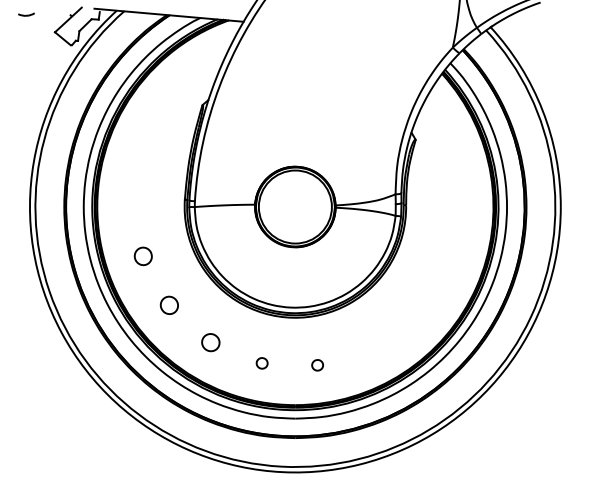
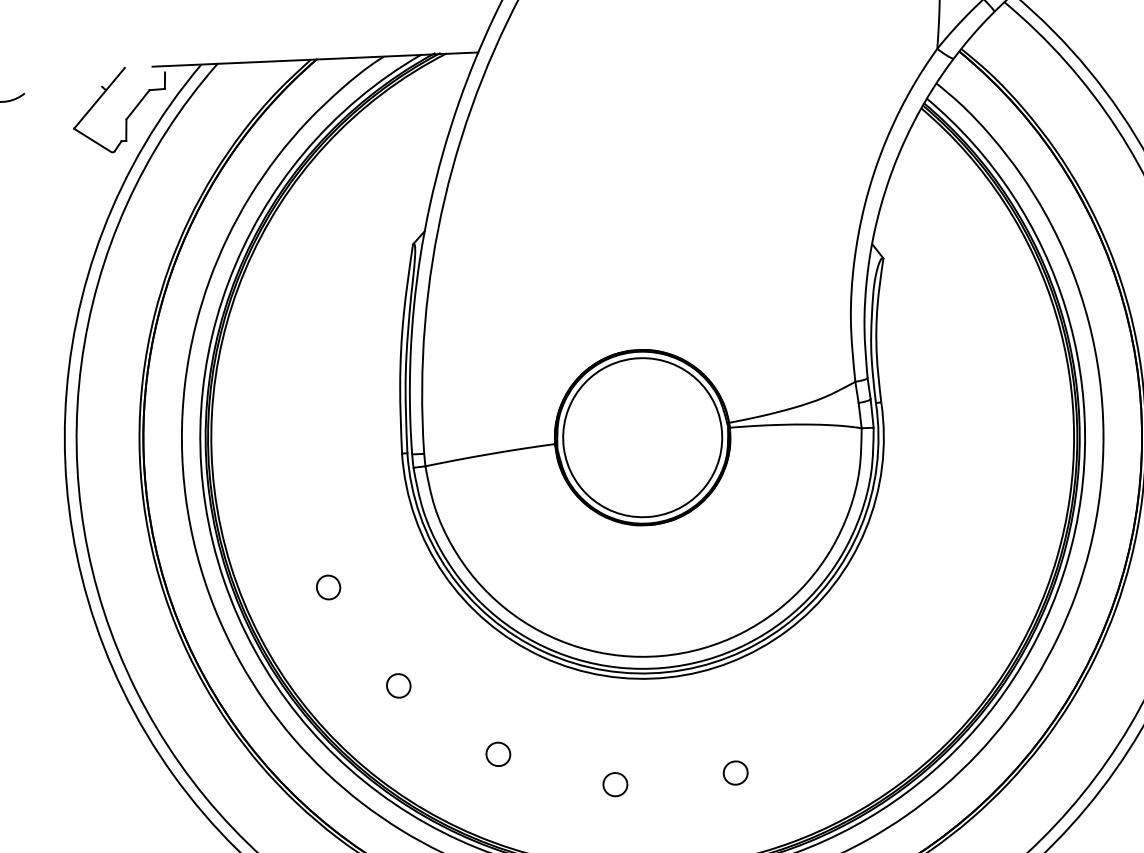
part: (143, 256) -> (328, 587), size x0.62
part: (169, 305) -> (398, 686), size x0.62
part: (210, 342) -> (497, 754), size x0.62

